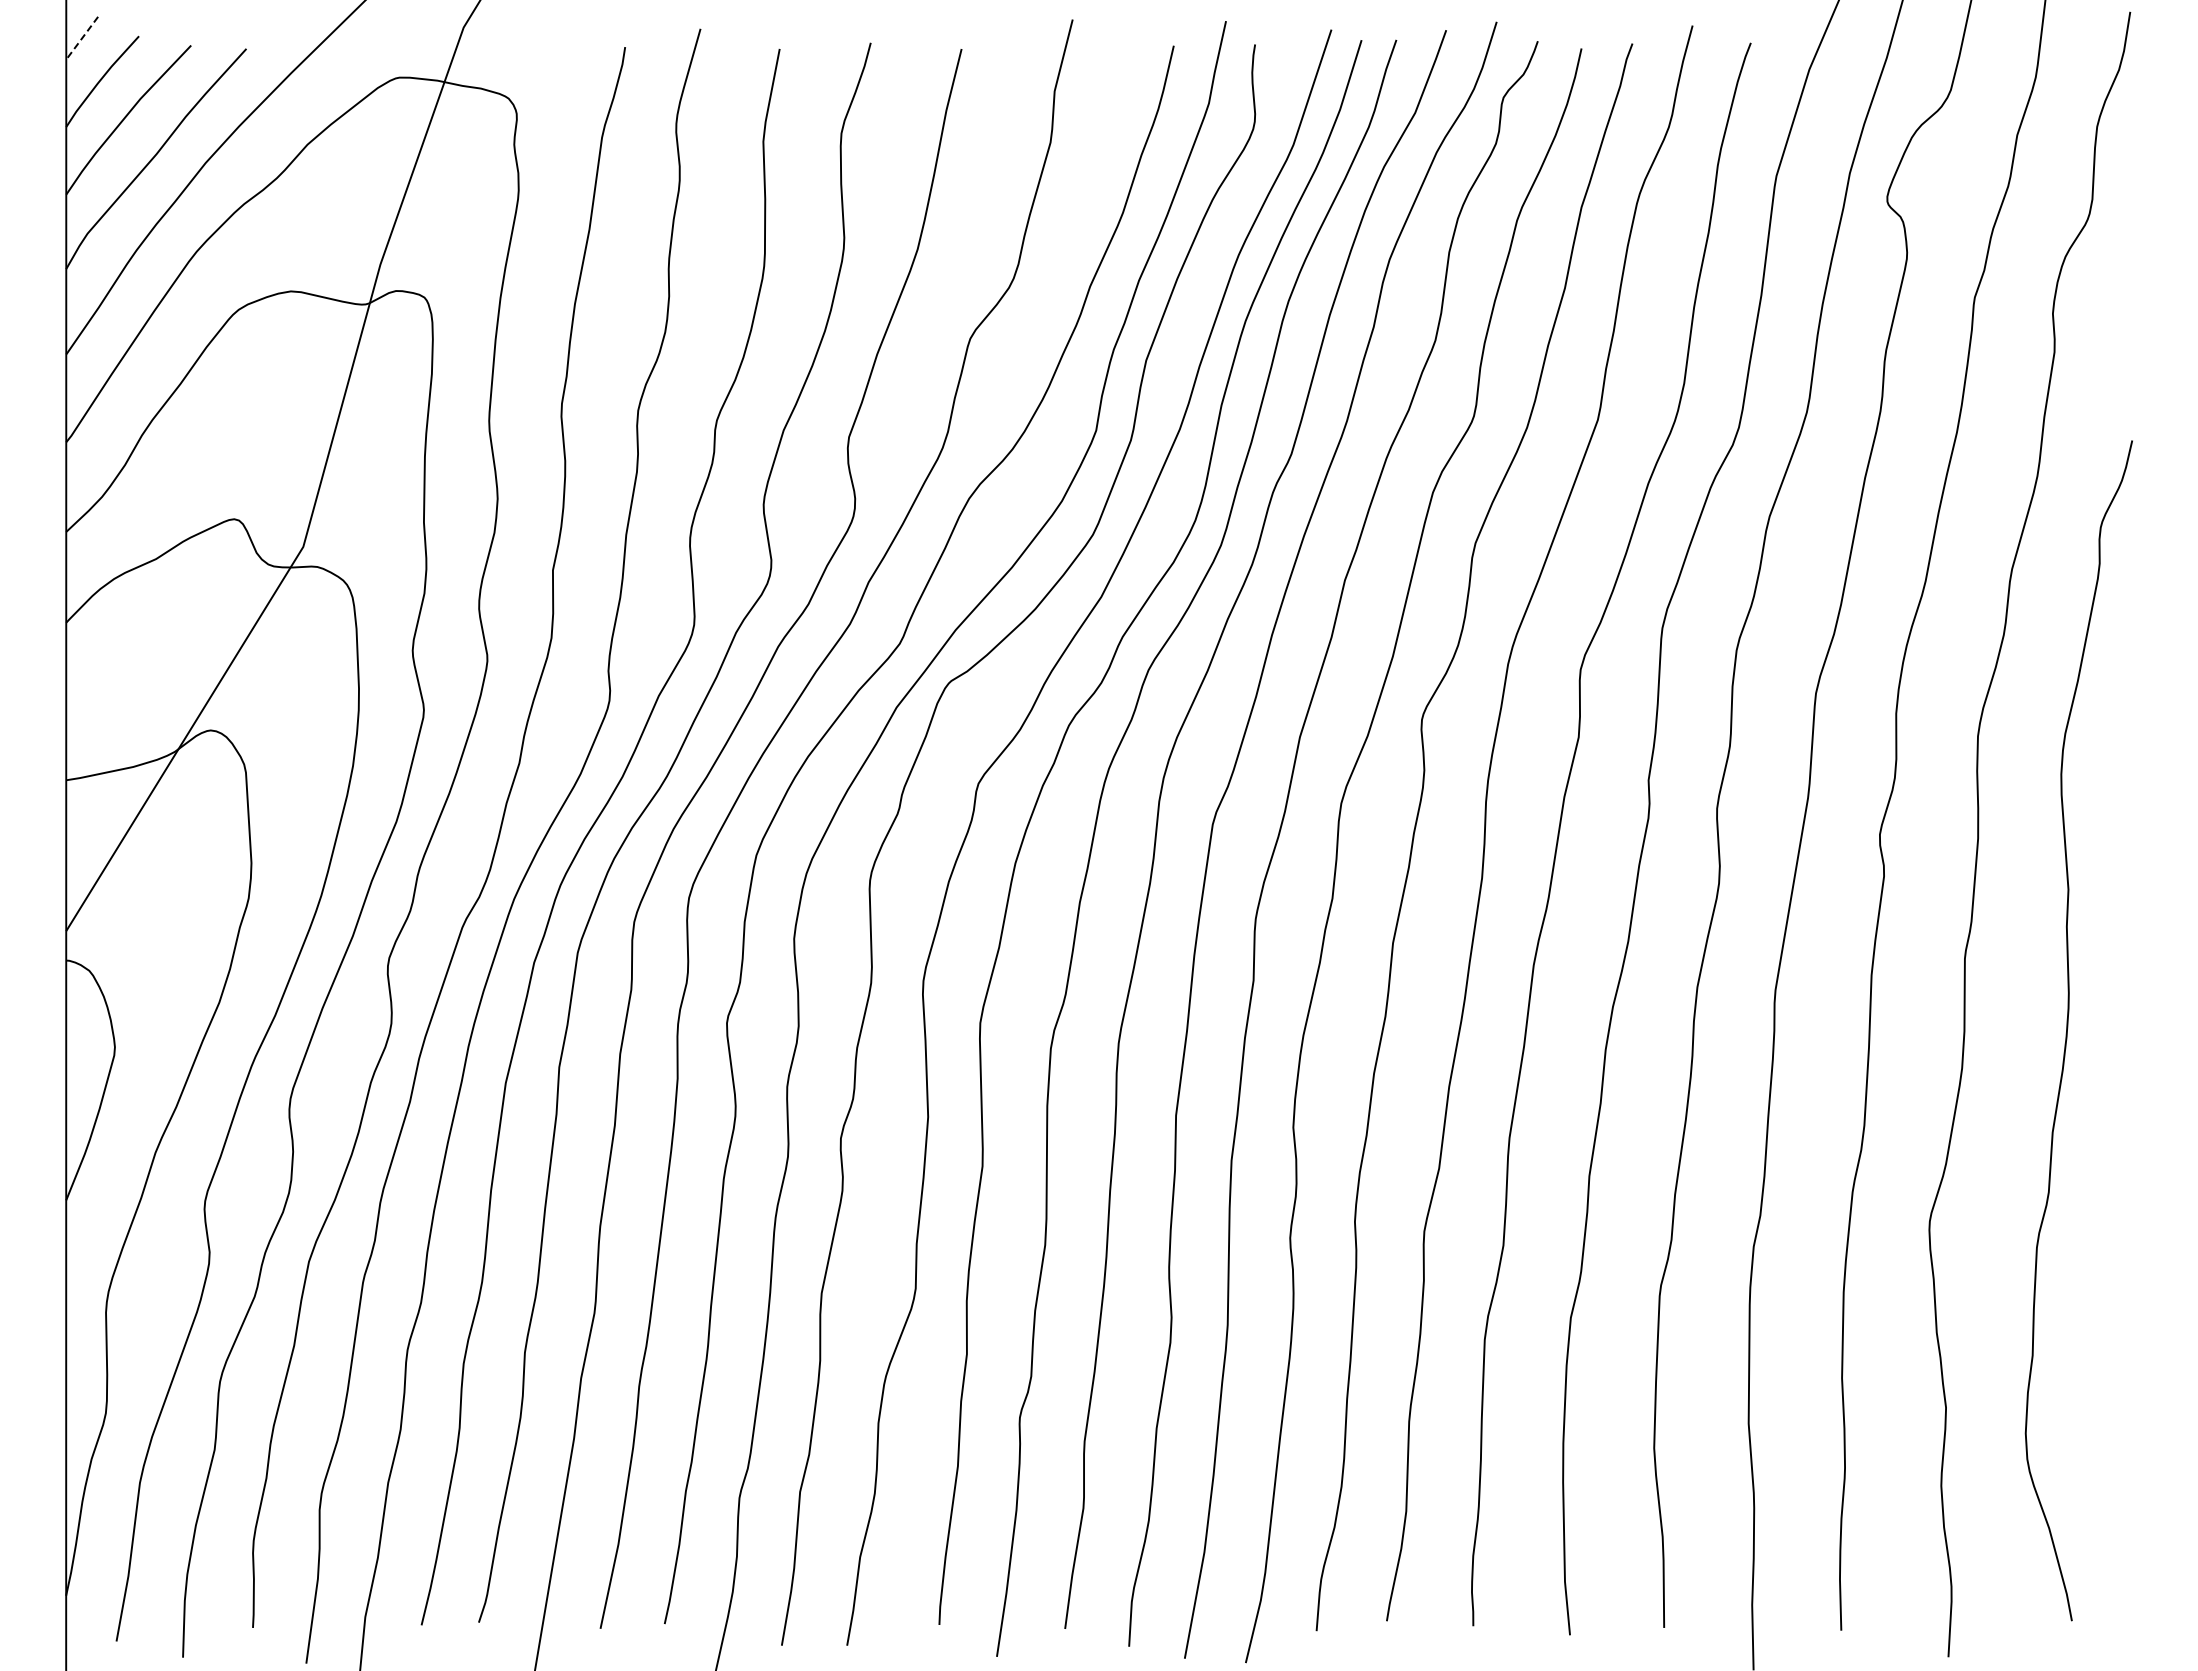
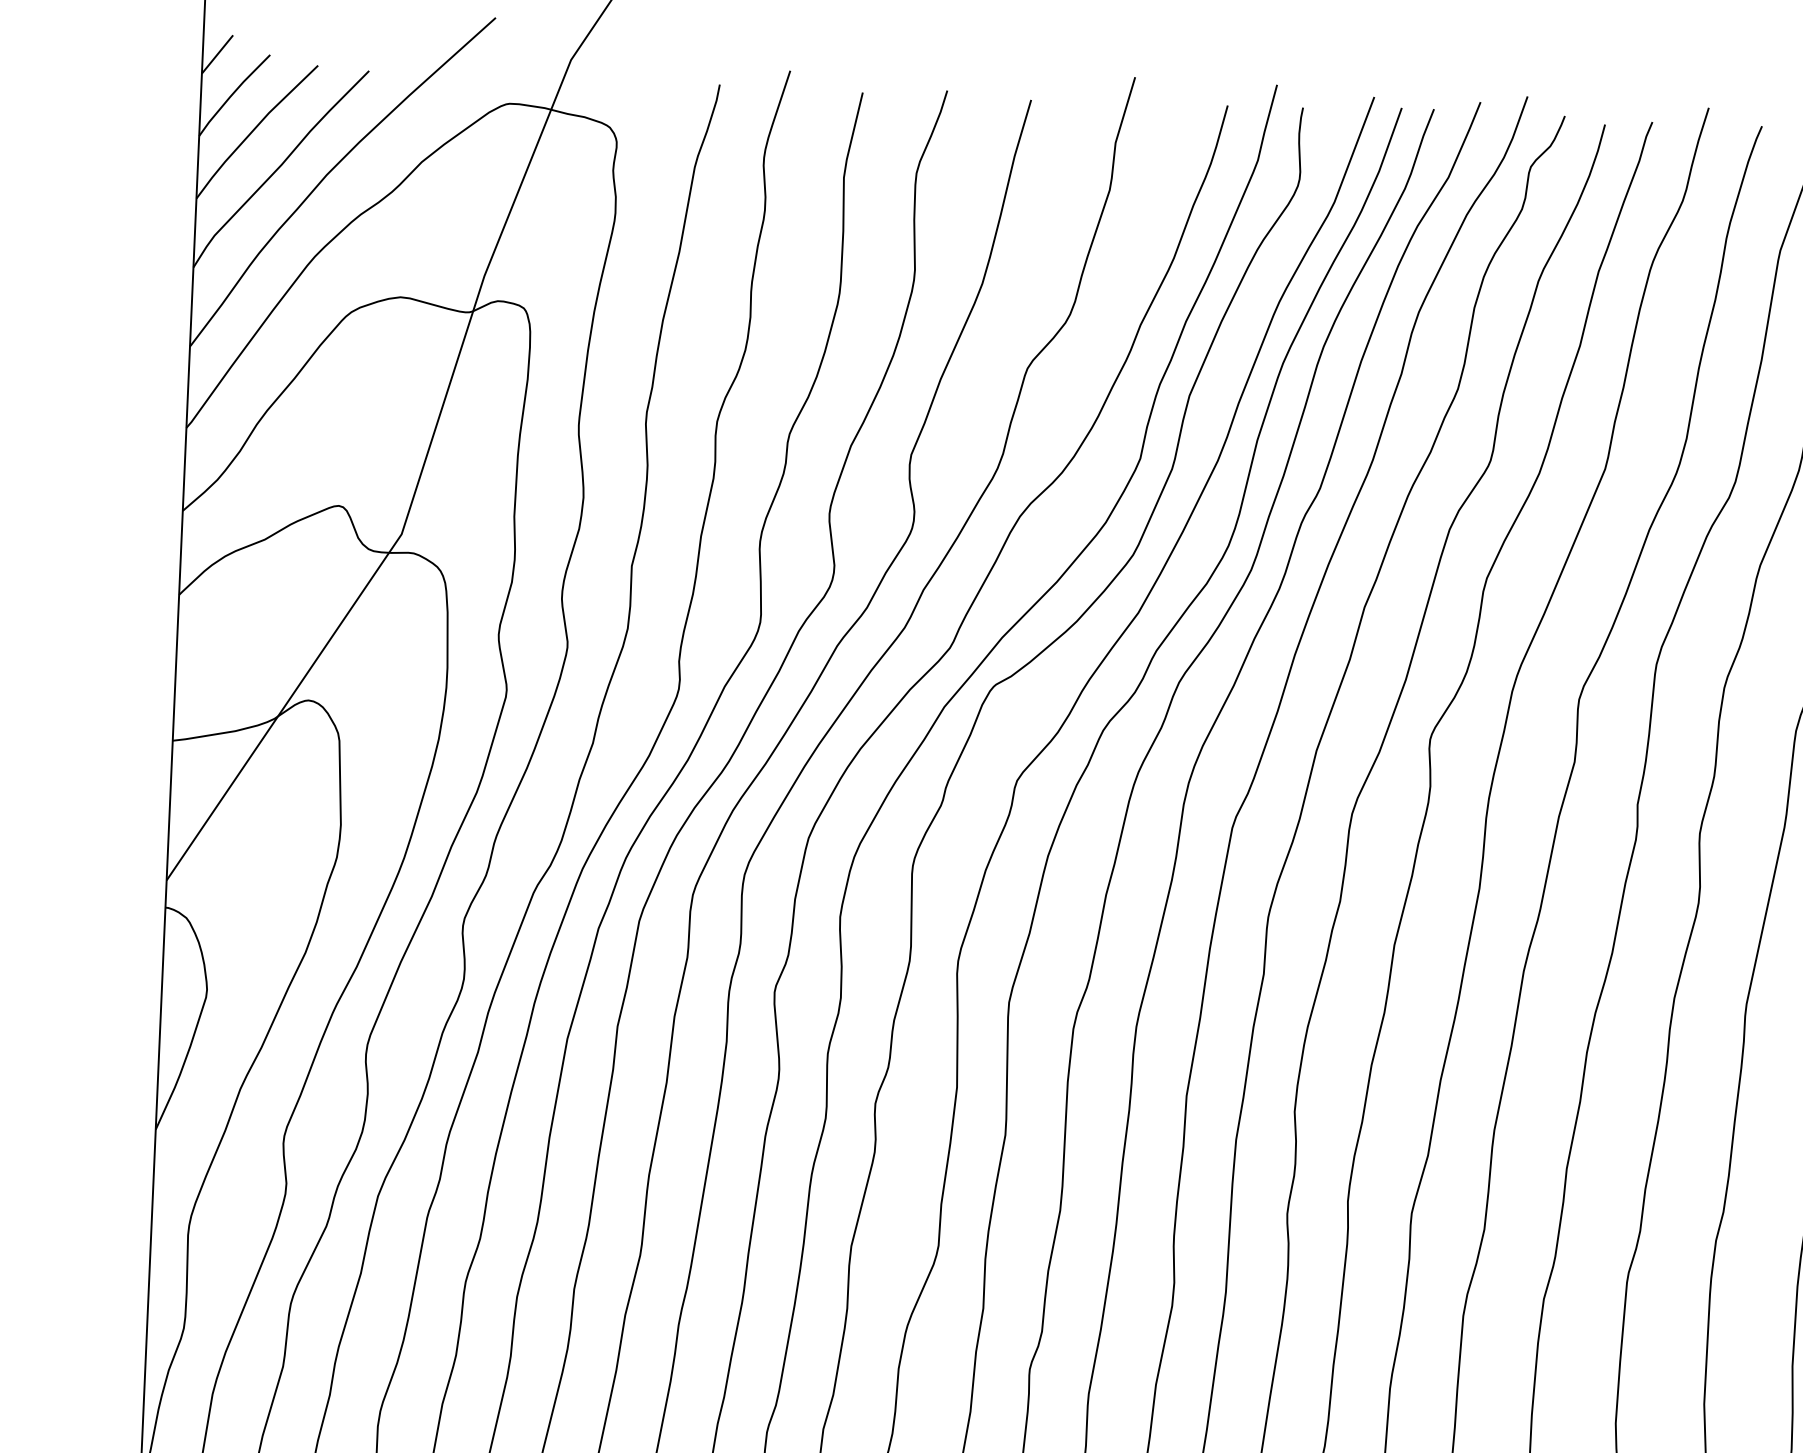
line: (82, 38) -> (217, 54), dashed -> solid

